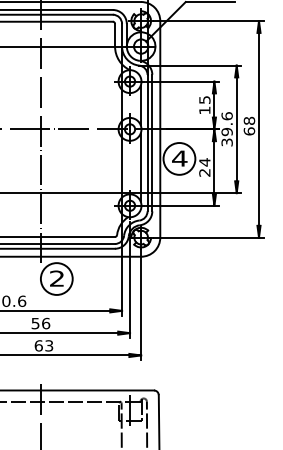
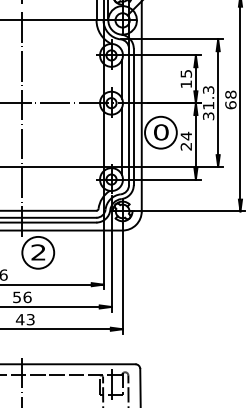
text: (226, 124) -> (207, 98), 39.6 -> 31.3
text: (179, 158) -> (160, 132), 4 -> 0
text: (38, 345) -> (19, 319), 63 -> 43

